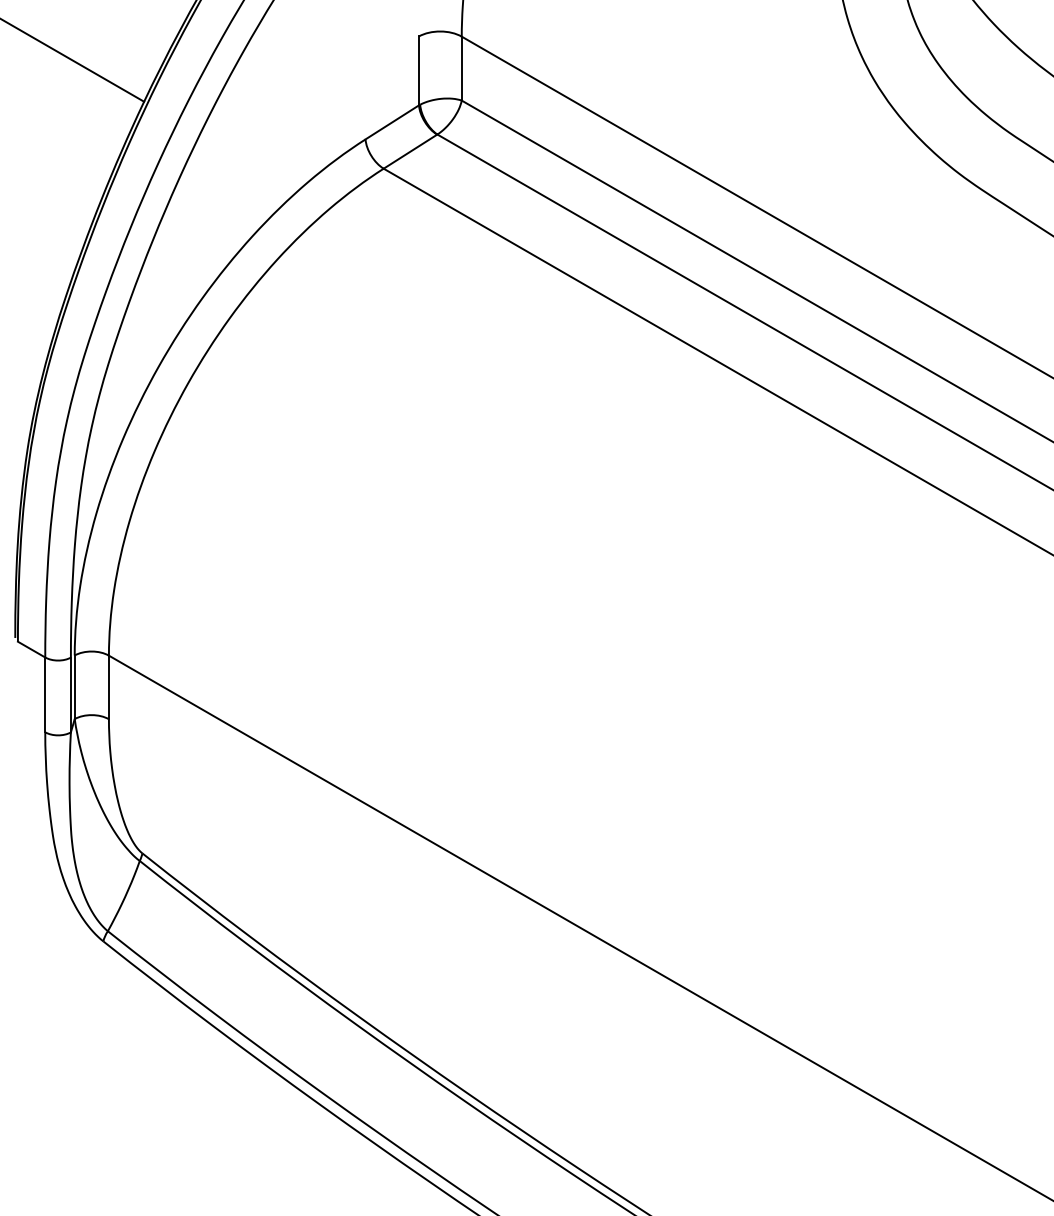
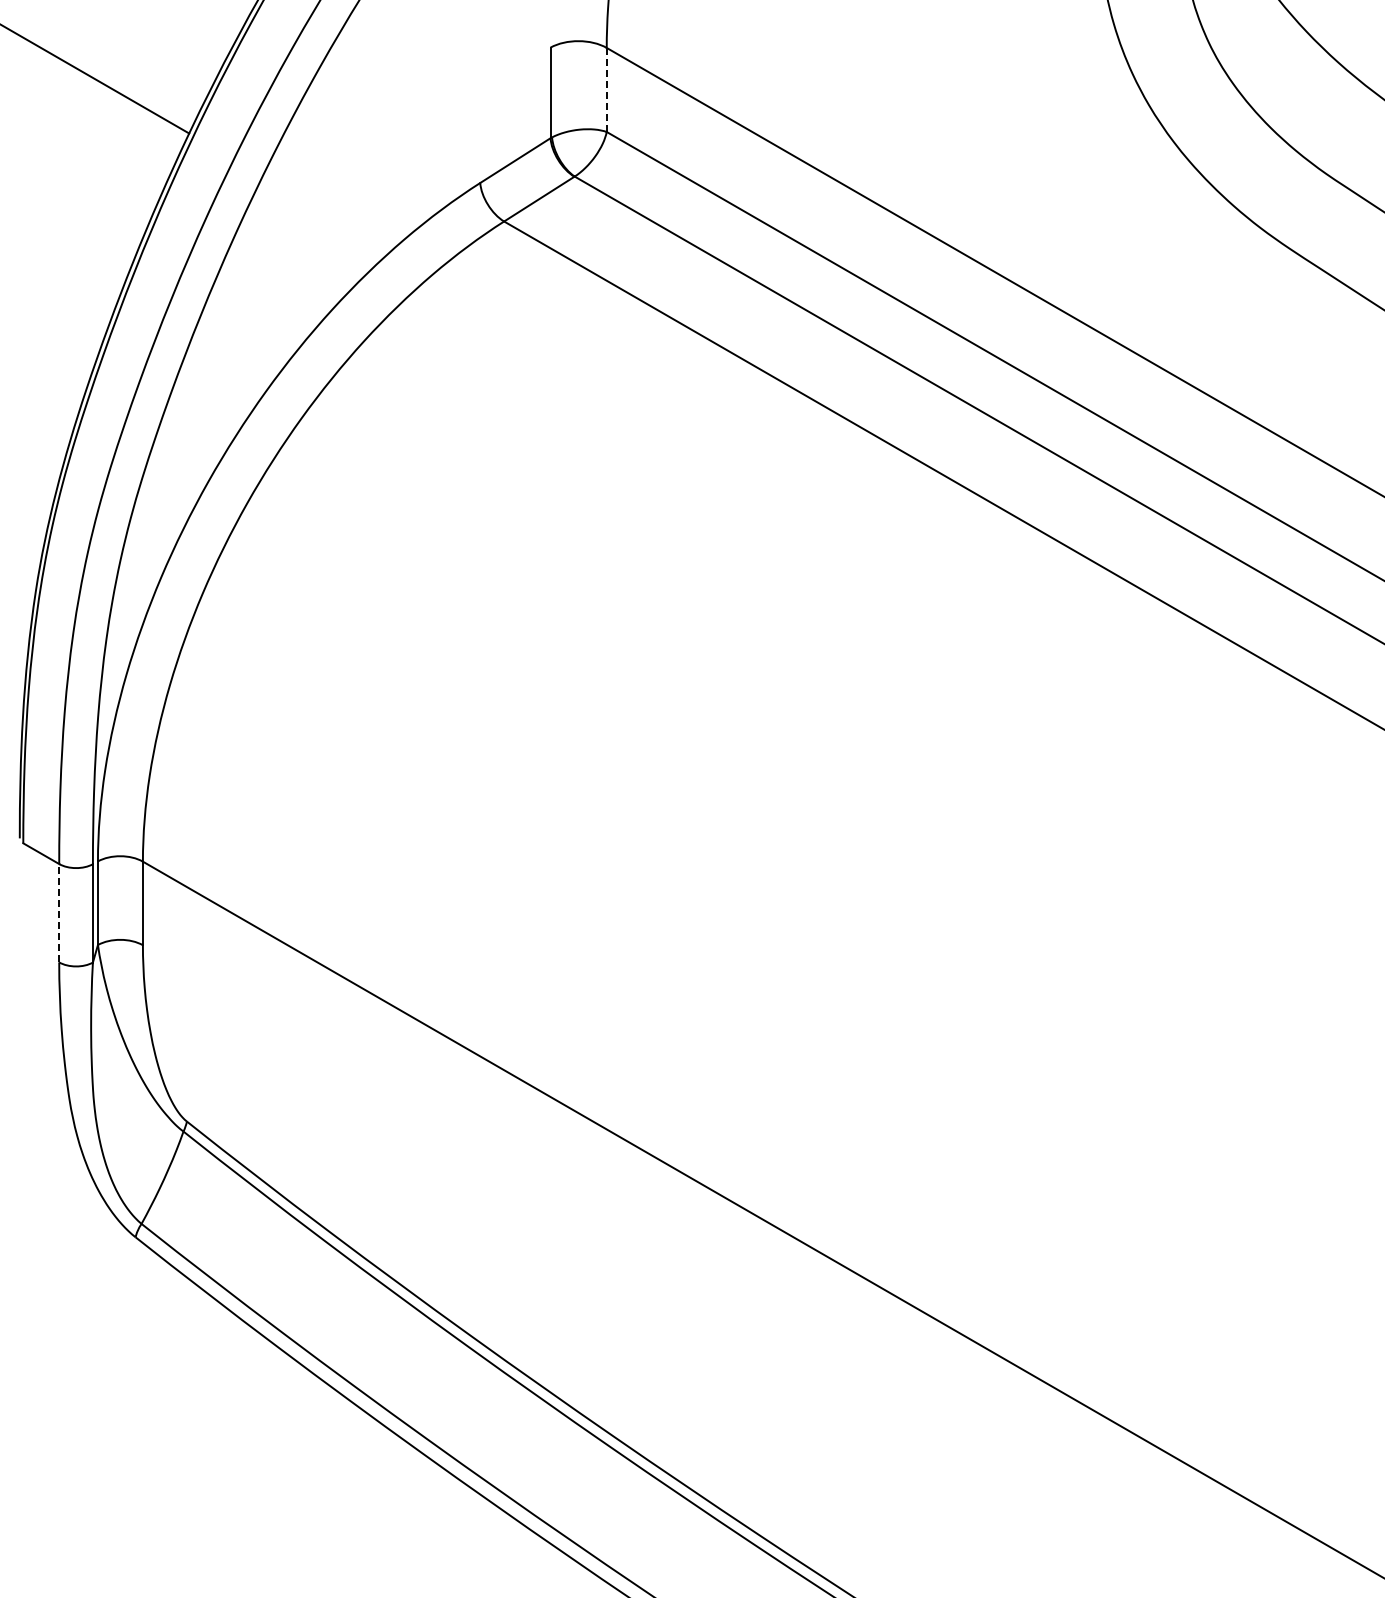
line: (461, 69) -> (606, 90), solid -> dashed
line: (45, 694) -> (59, 912), solid -> dashed

